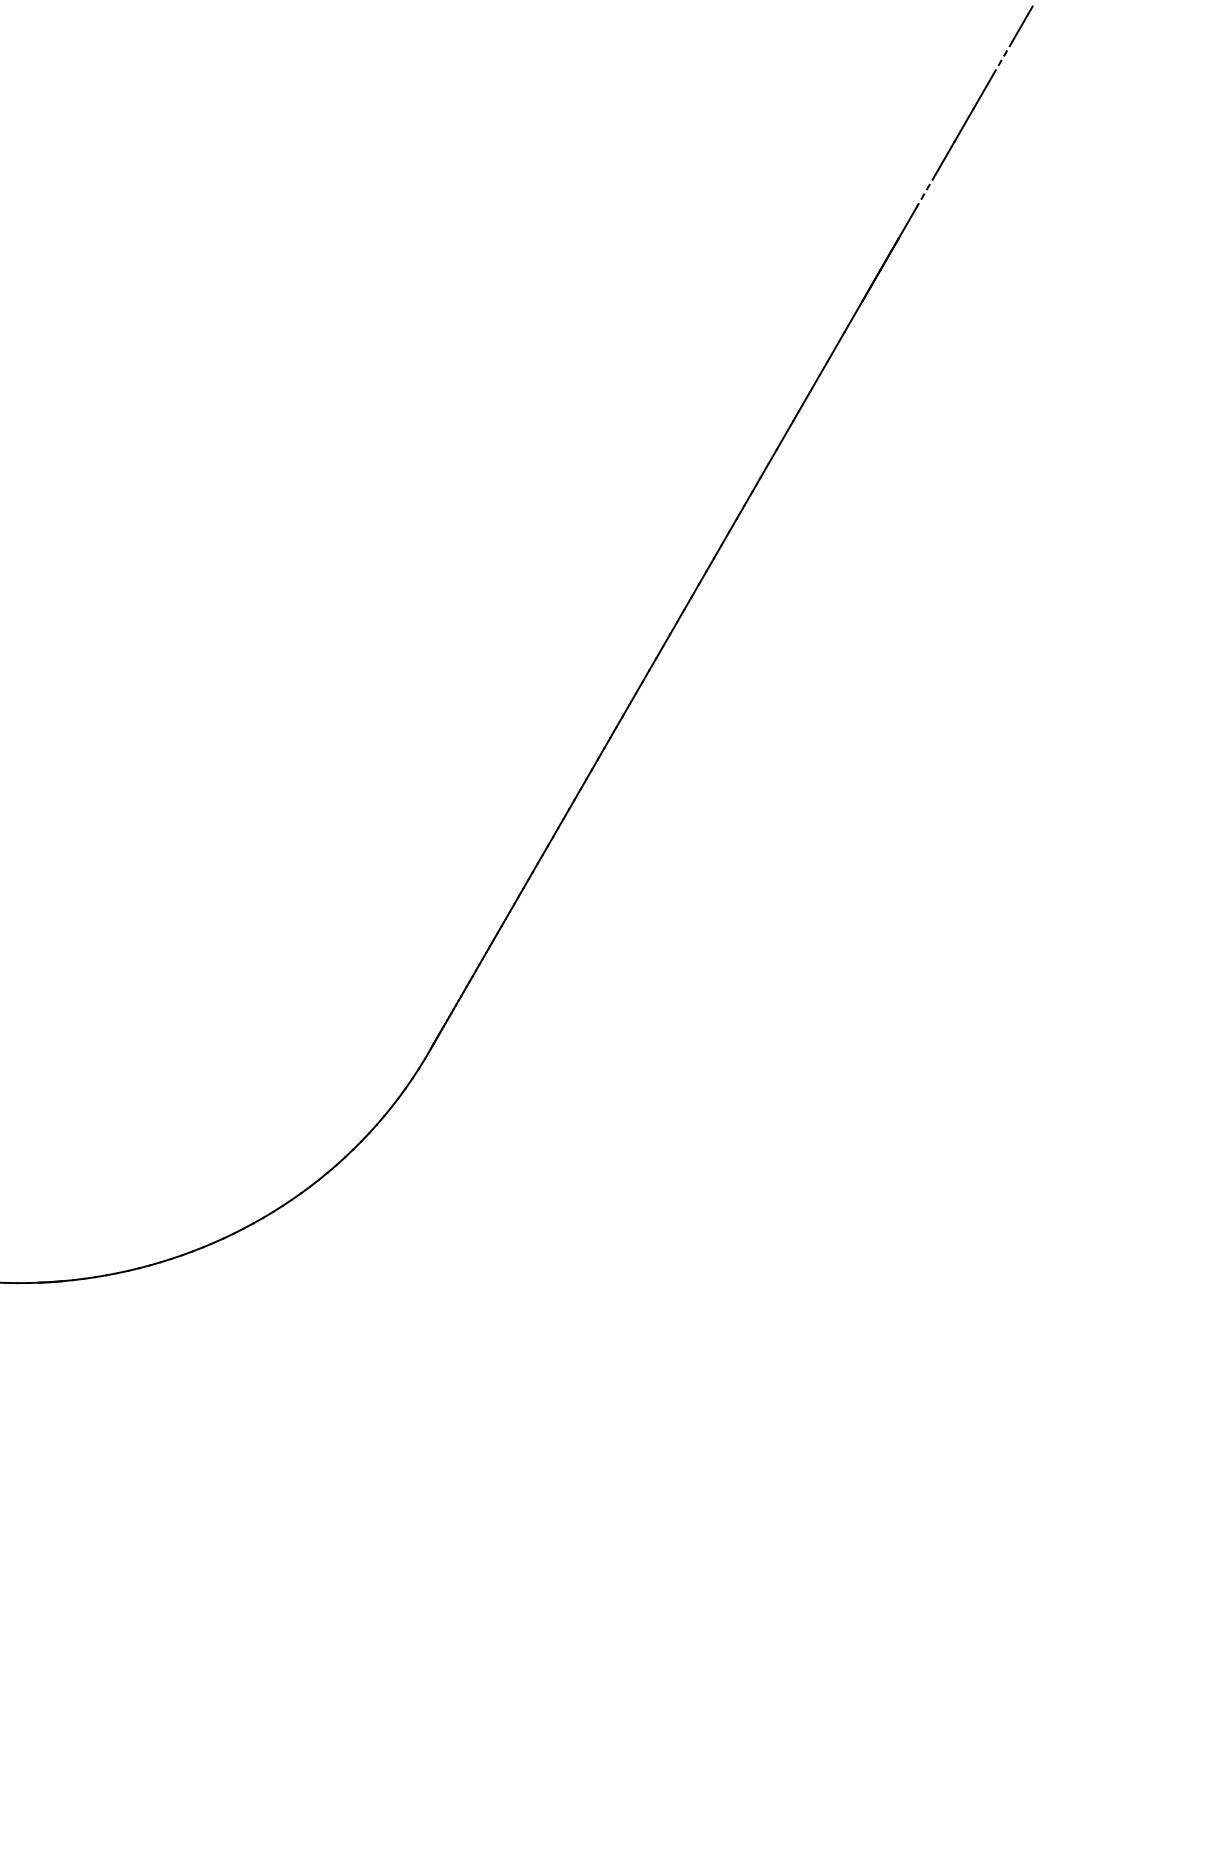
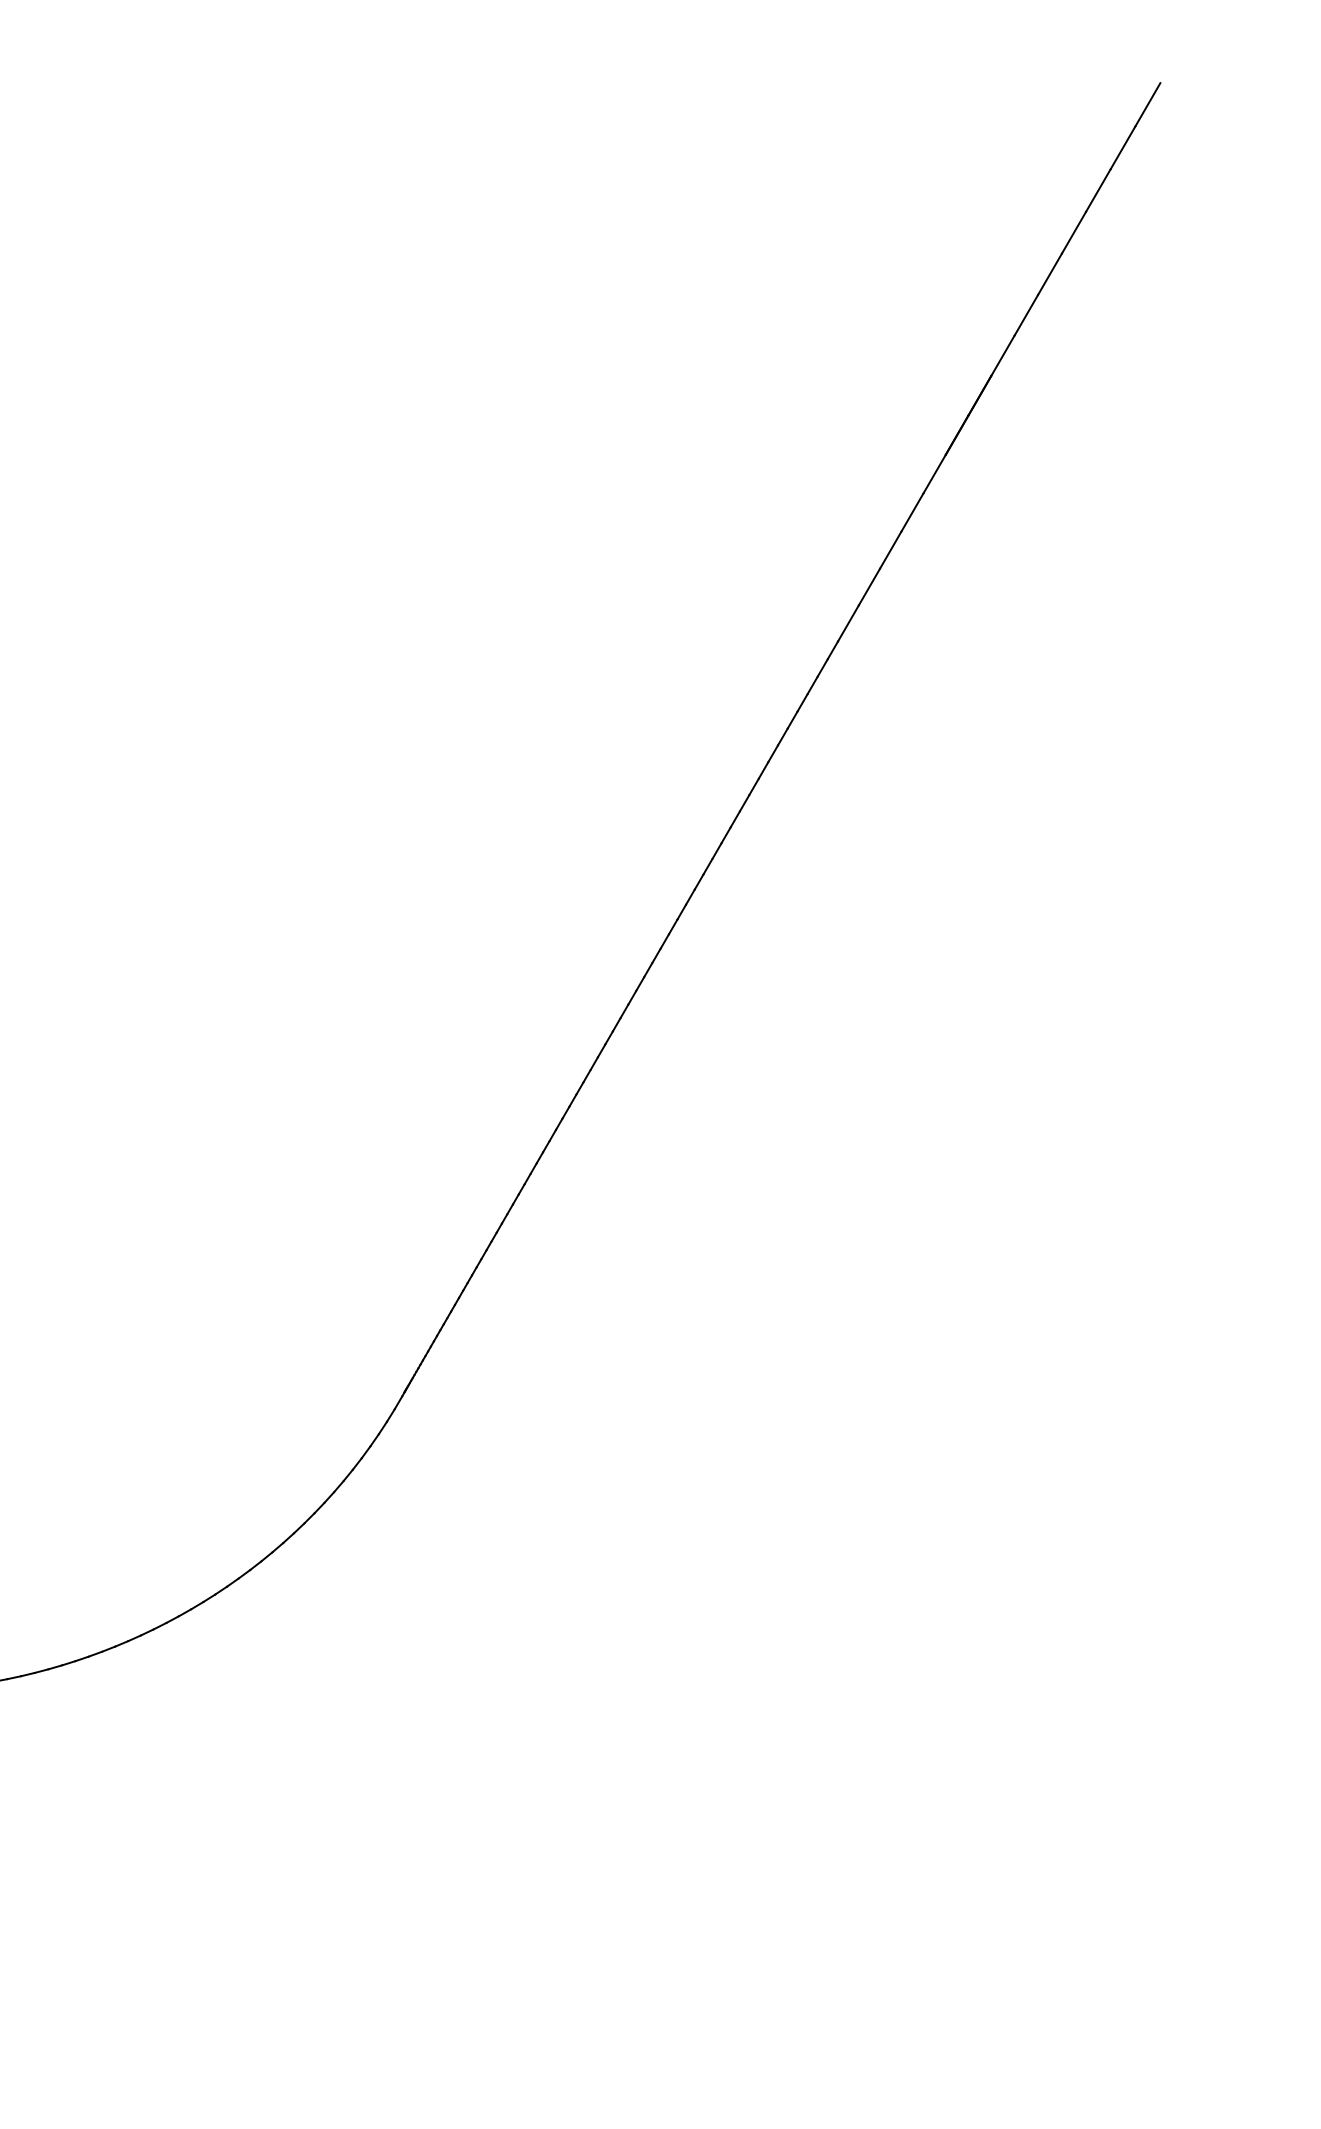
line: (1002, 57) -> (1122, 147), dashed -> solid
line: (926, 190) -> (1026, 315), dashed -> solid

